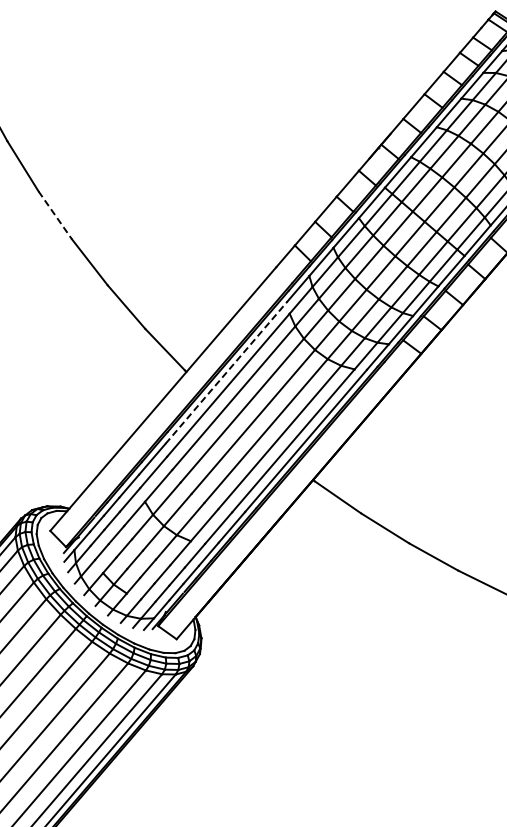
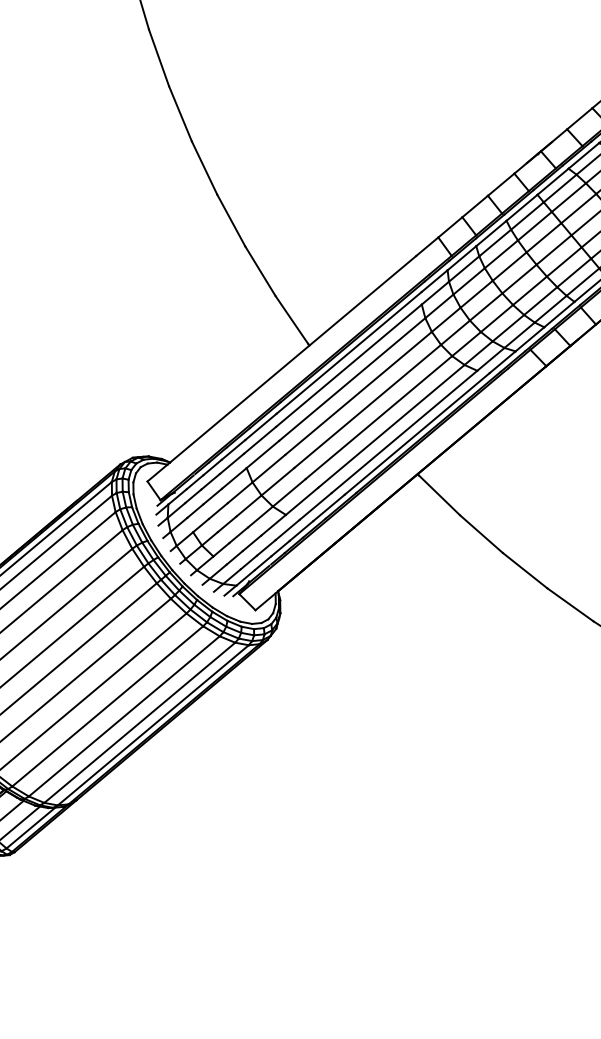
line: (55, 215) -> (204, 168), dashed -> solid
line: (226, 372) -> (349, 352), dashed -> solid

